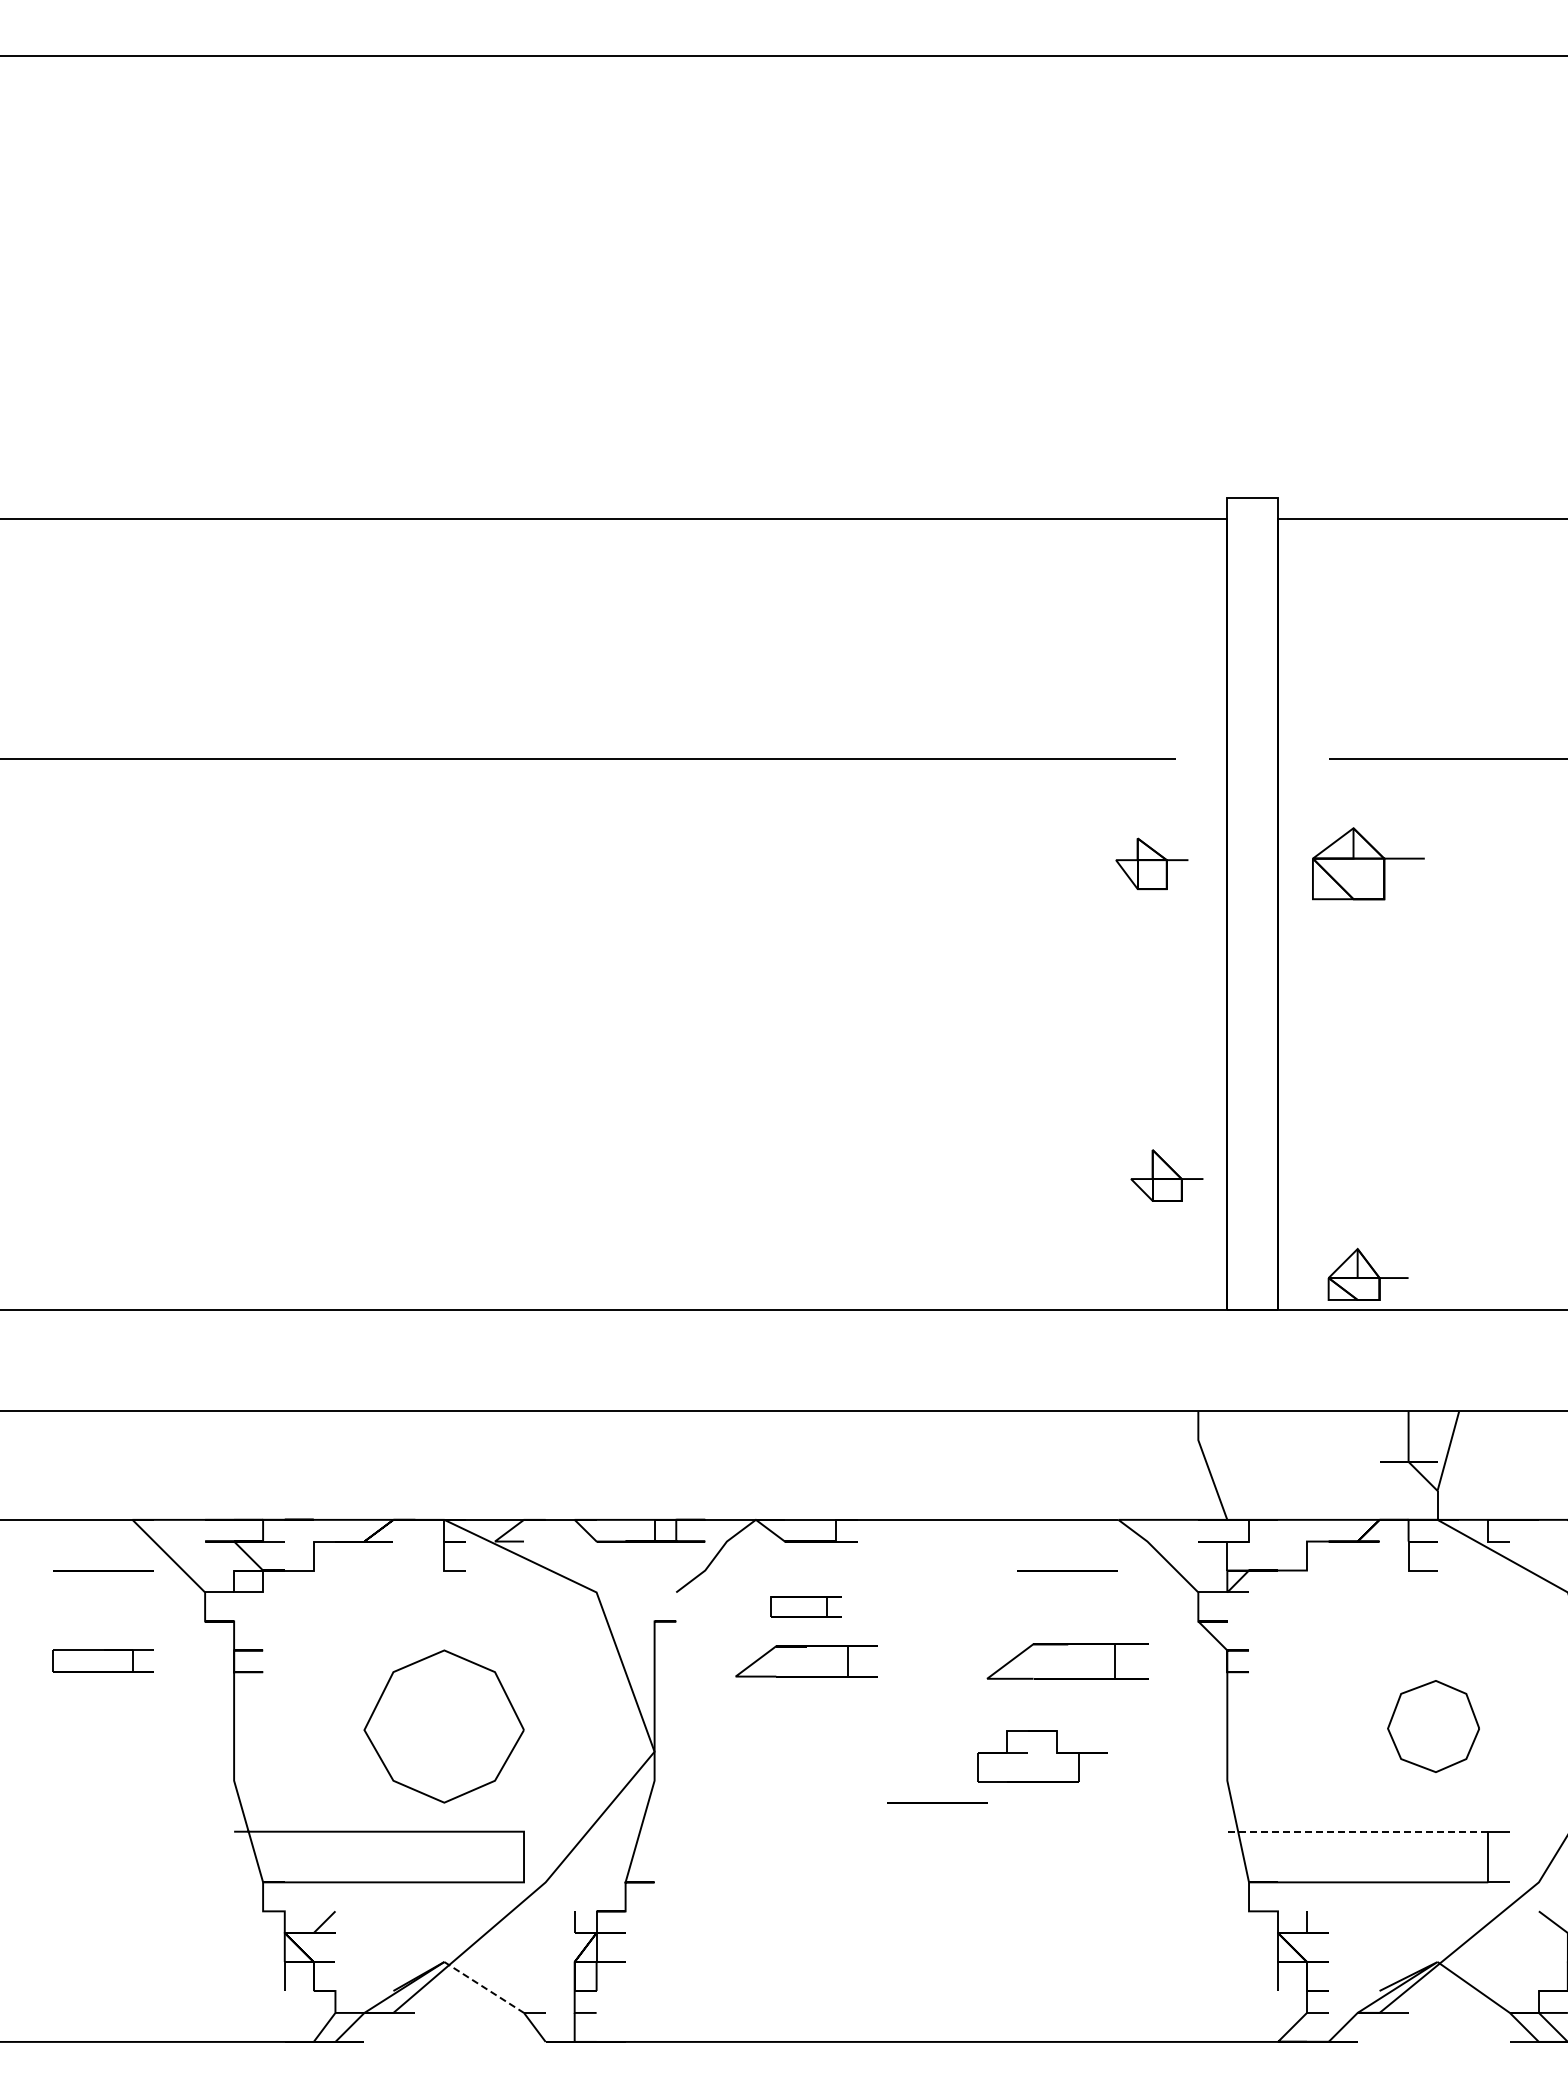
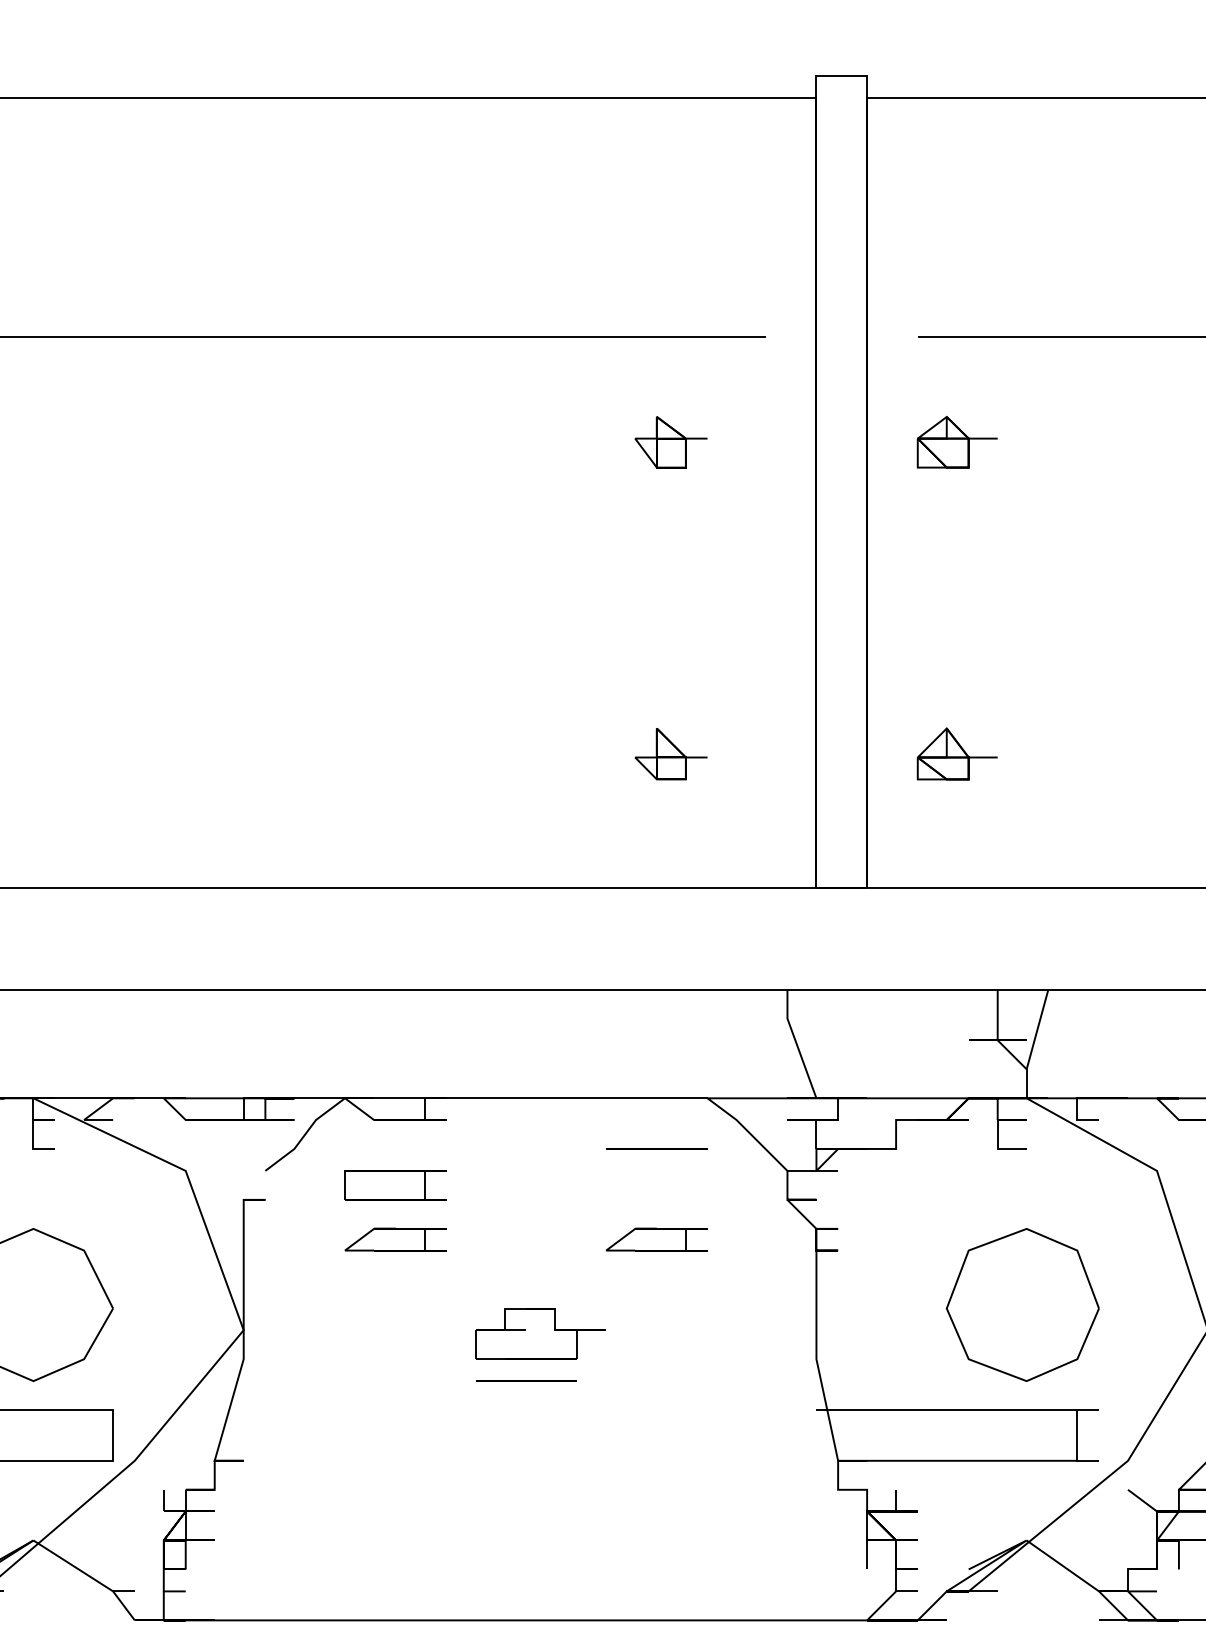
part: (1151, 863) -> (670, 441), moved
part: (1367, 863) -> (956, 441), size x0.71
part: (1166, 1175) -> (670, 753), moved
part: (1367, 1273) -> (956, 752), moved
part: (806, 1606) -> (395, 1184), size x1.43
part: (806, 1660) -> (395, 1238), size x0.71
part: (1066, 1660) -> (655, 1238), size x0.62
part: (1433, 1726) -> (1022, 1304), size x1.67
part: (1042, 1756) -> (540, 1333), moved
line: (1357, 1831) -> (946, 1409), dashed -> solid
line: (484, 1987) -> (73, 1565), dashed -> solid

